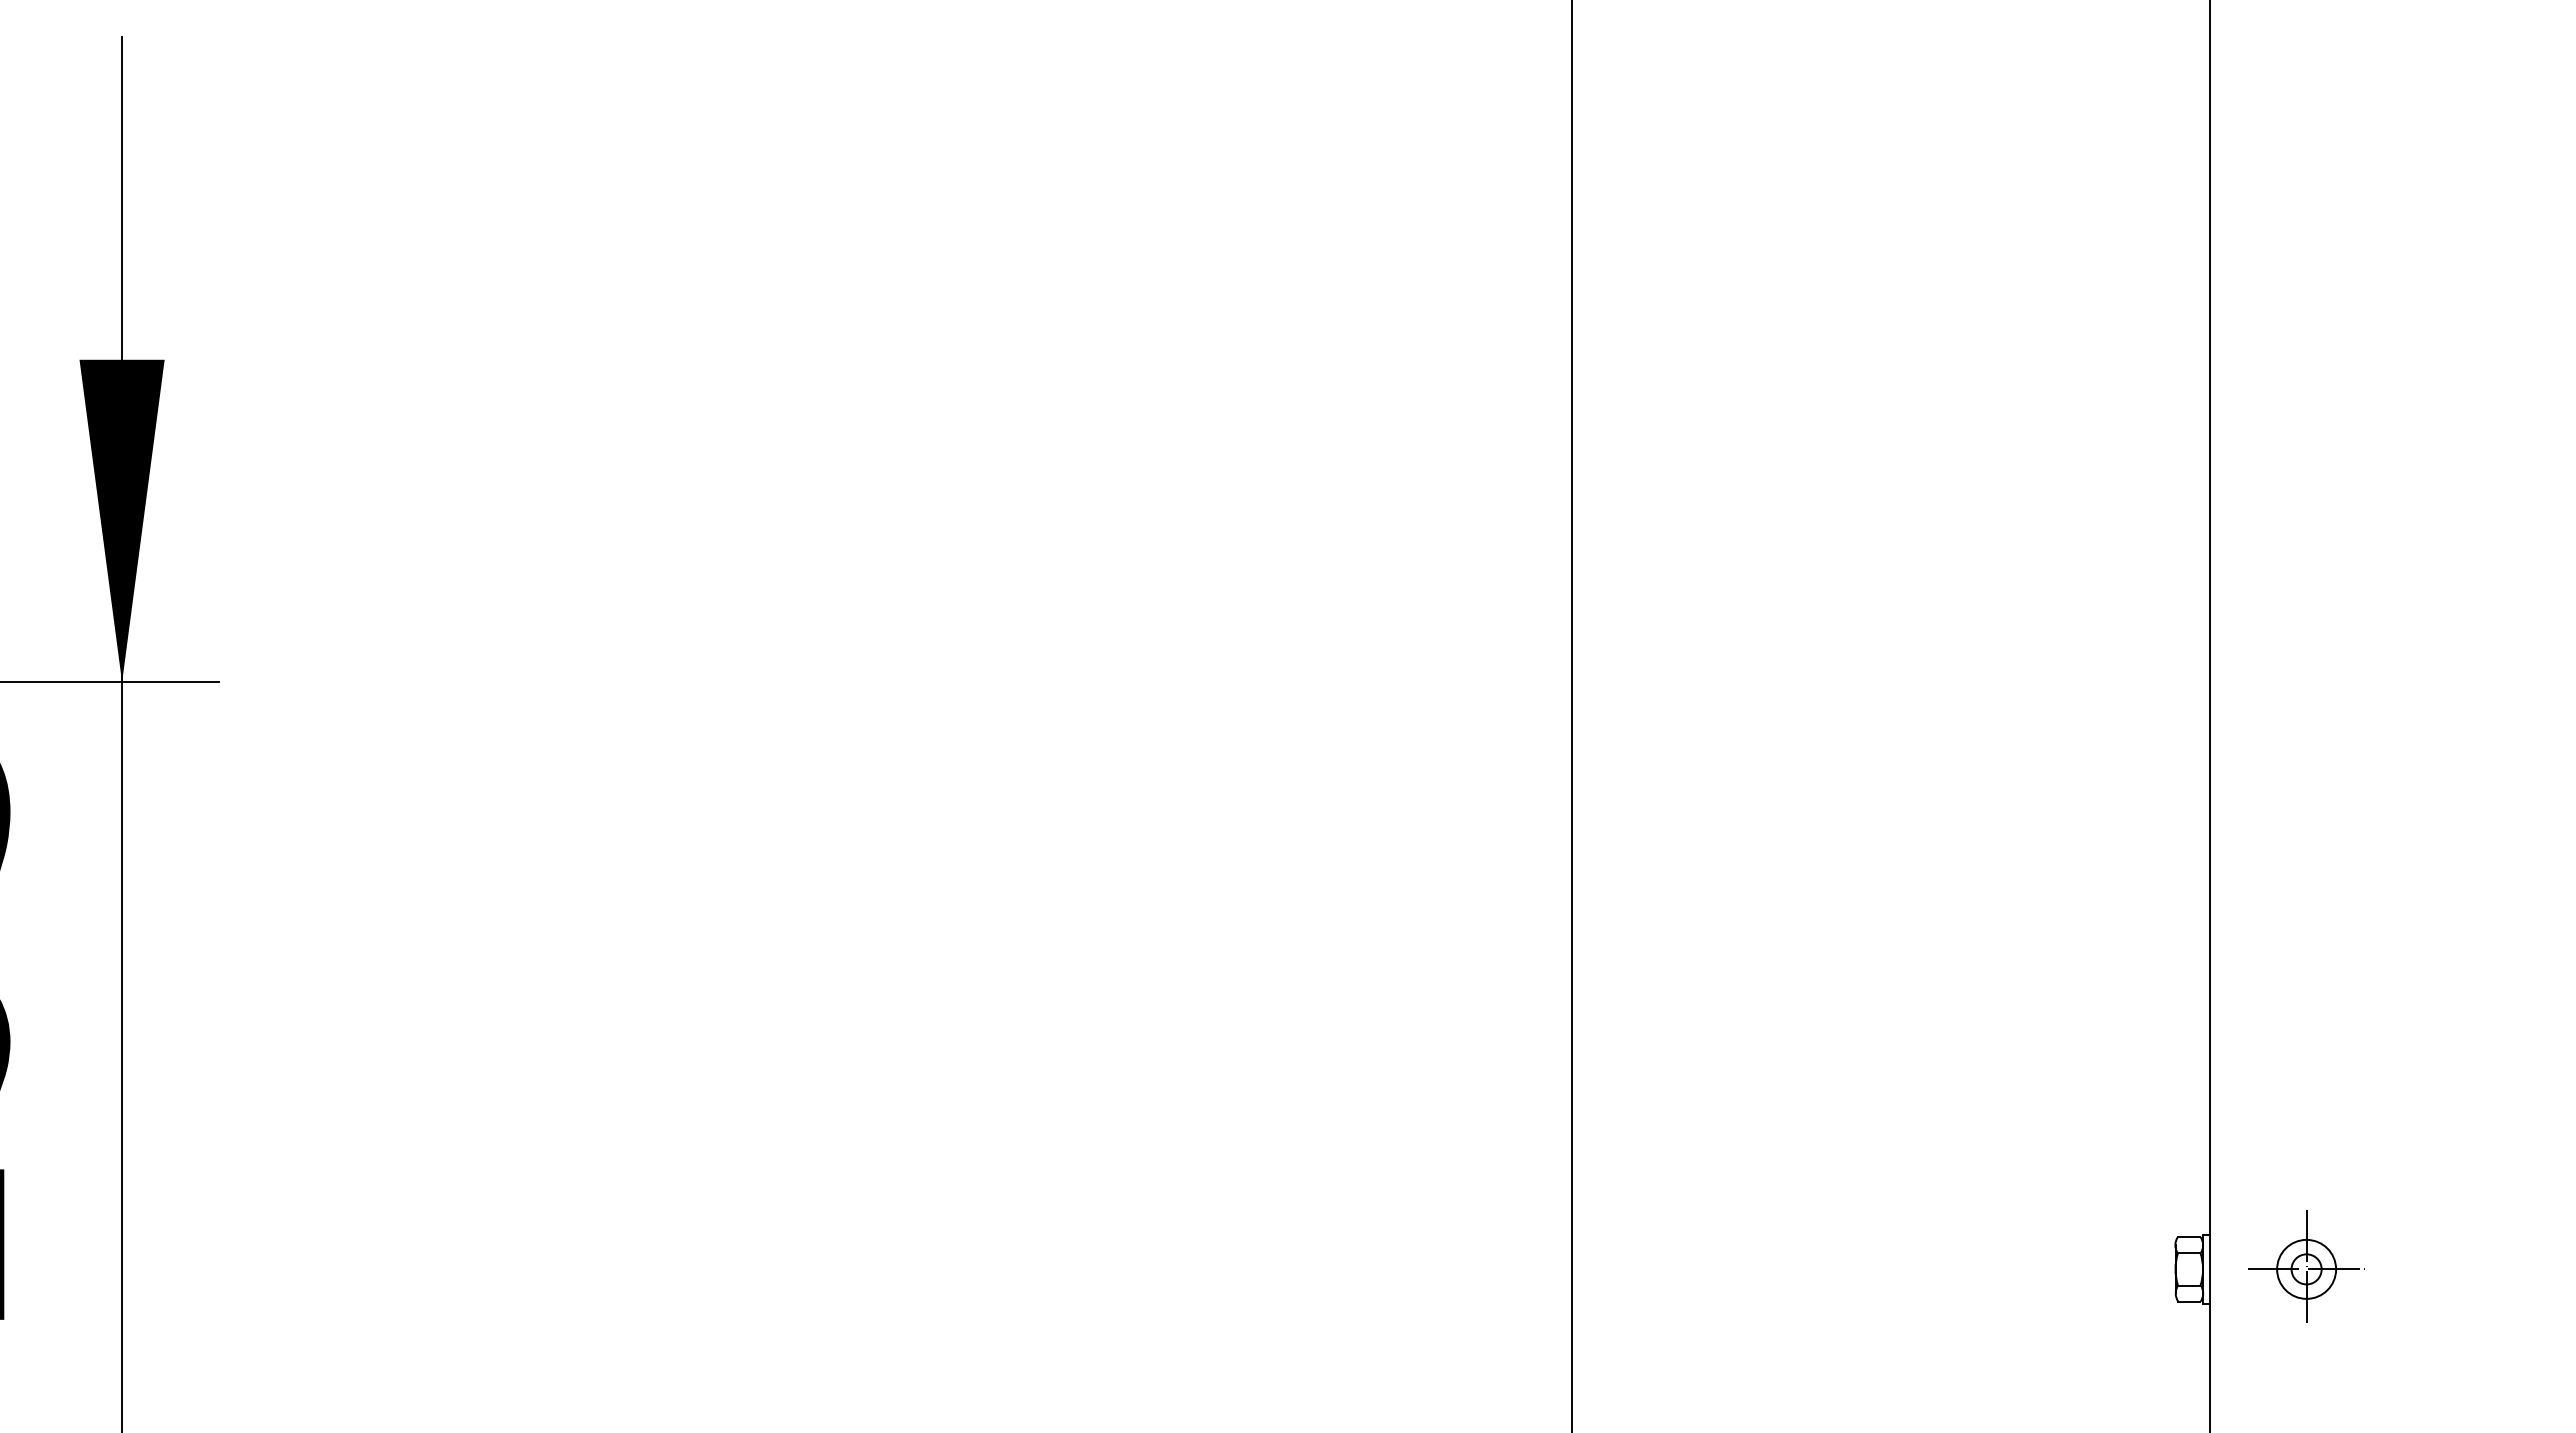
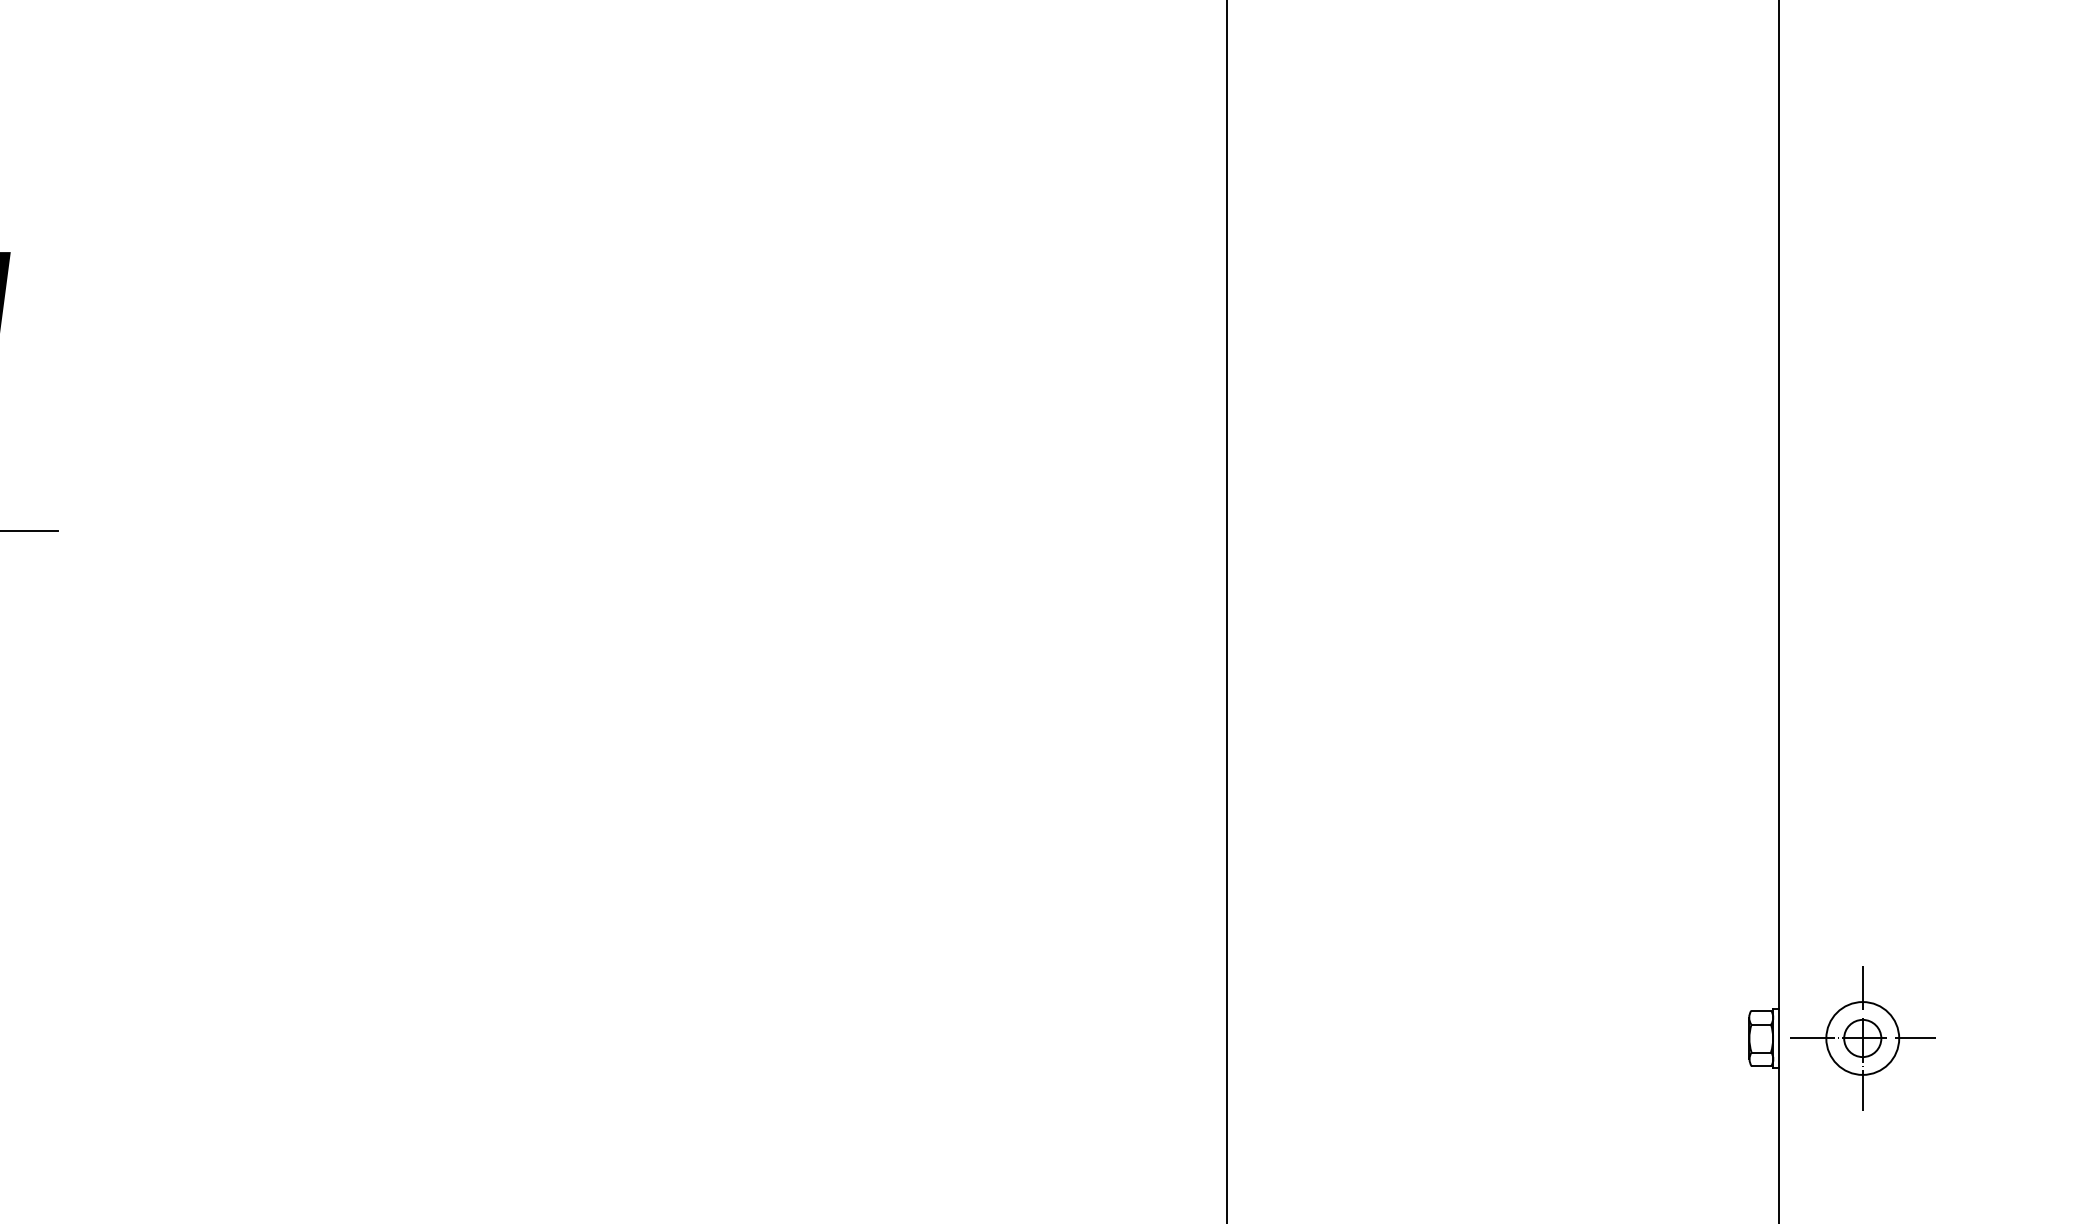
part: (2306, 1269) -> (1862, 1038), size x1.43

